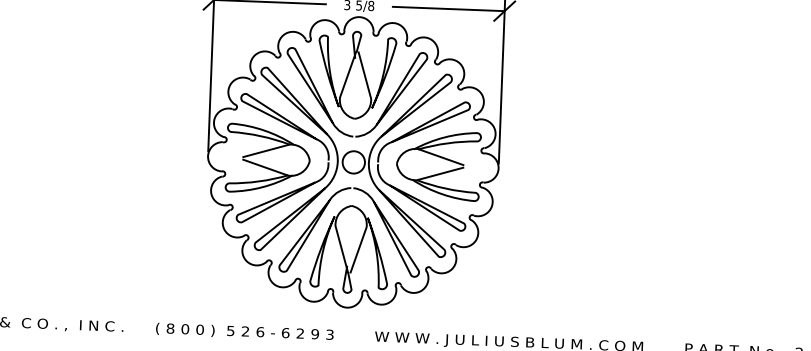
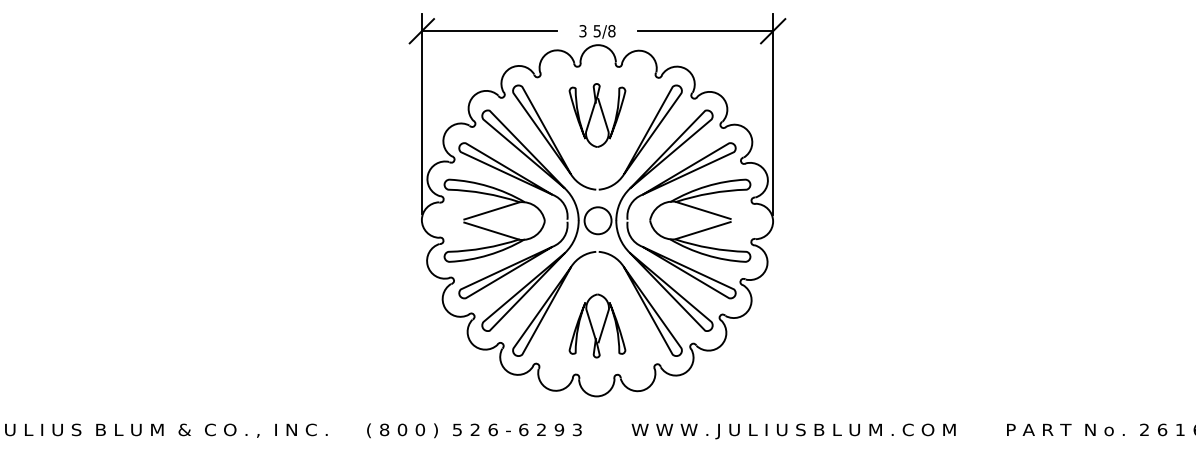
part: (356, 75) -> (597, 115), size x0.6
part: (350, 249) -> (597, 325), size x0.6

